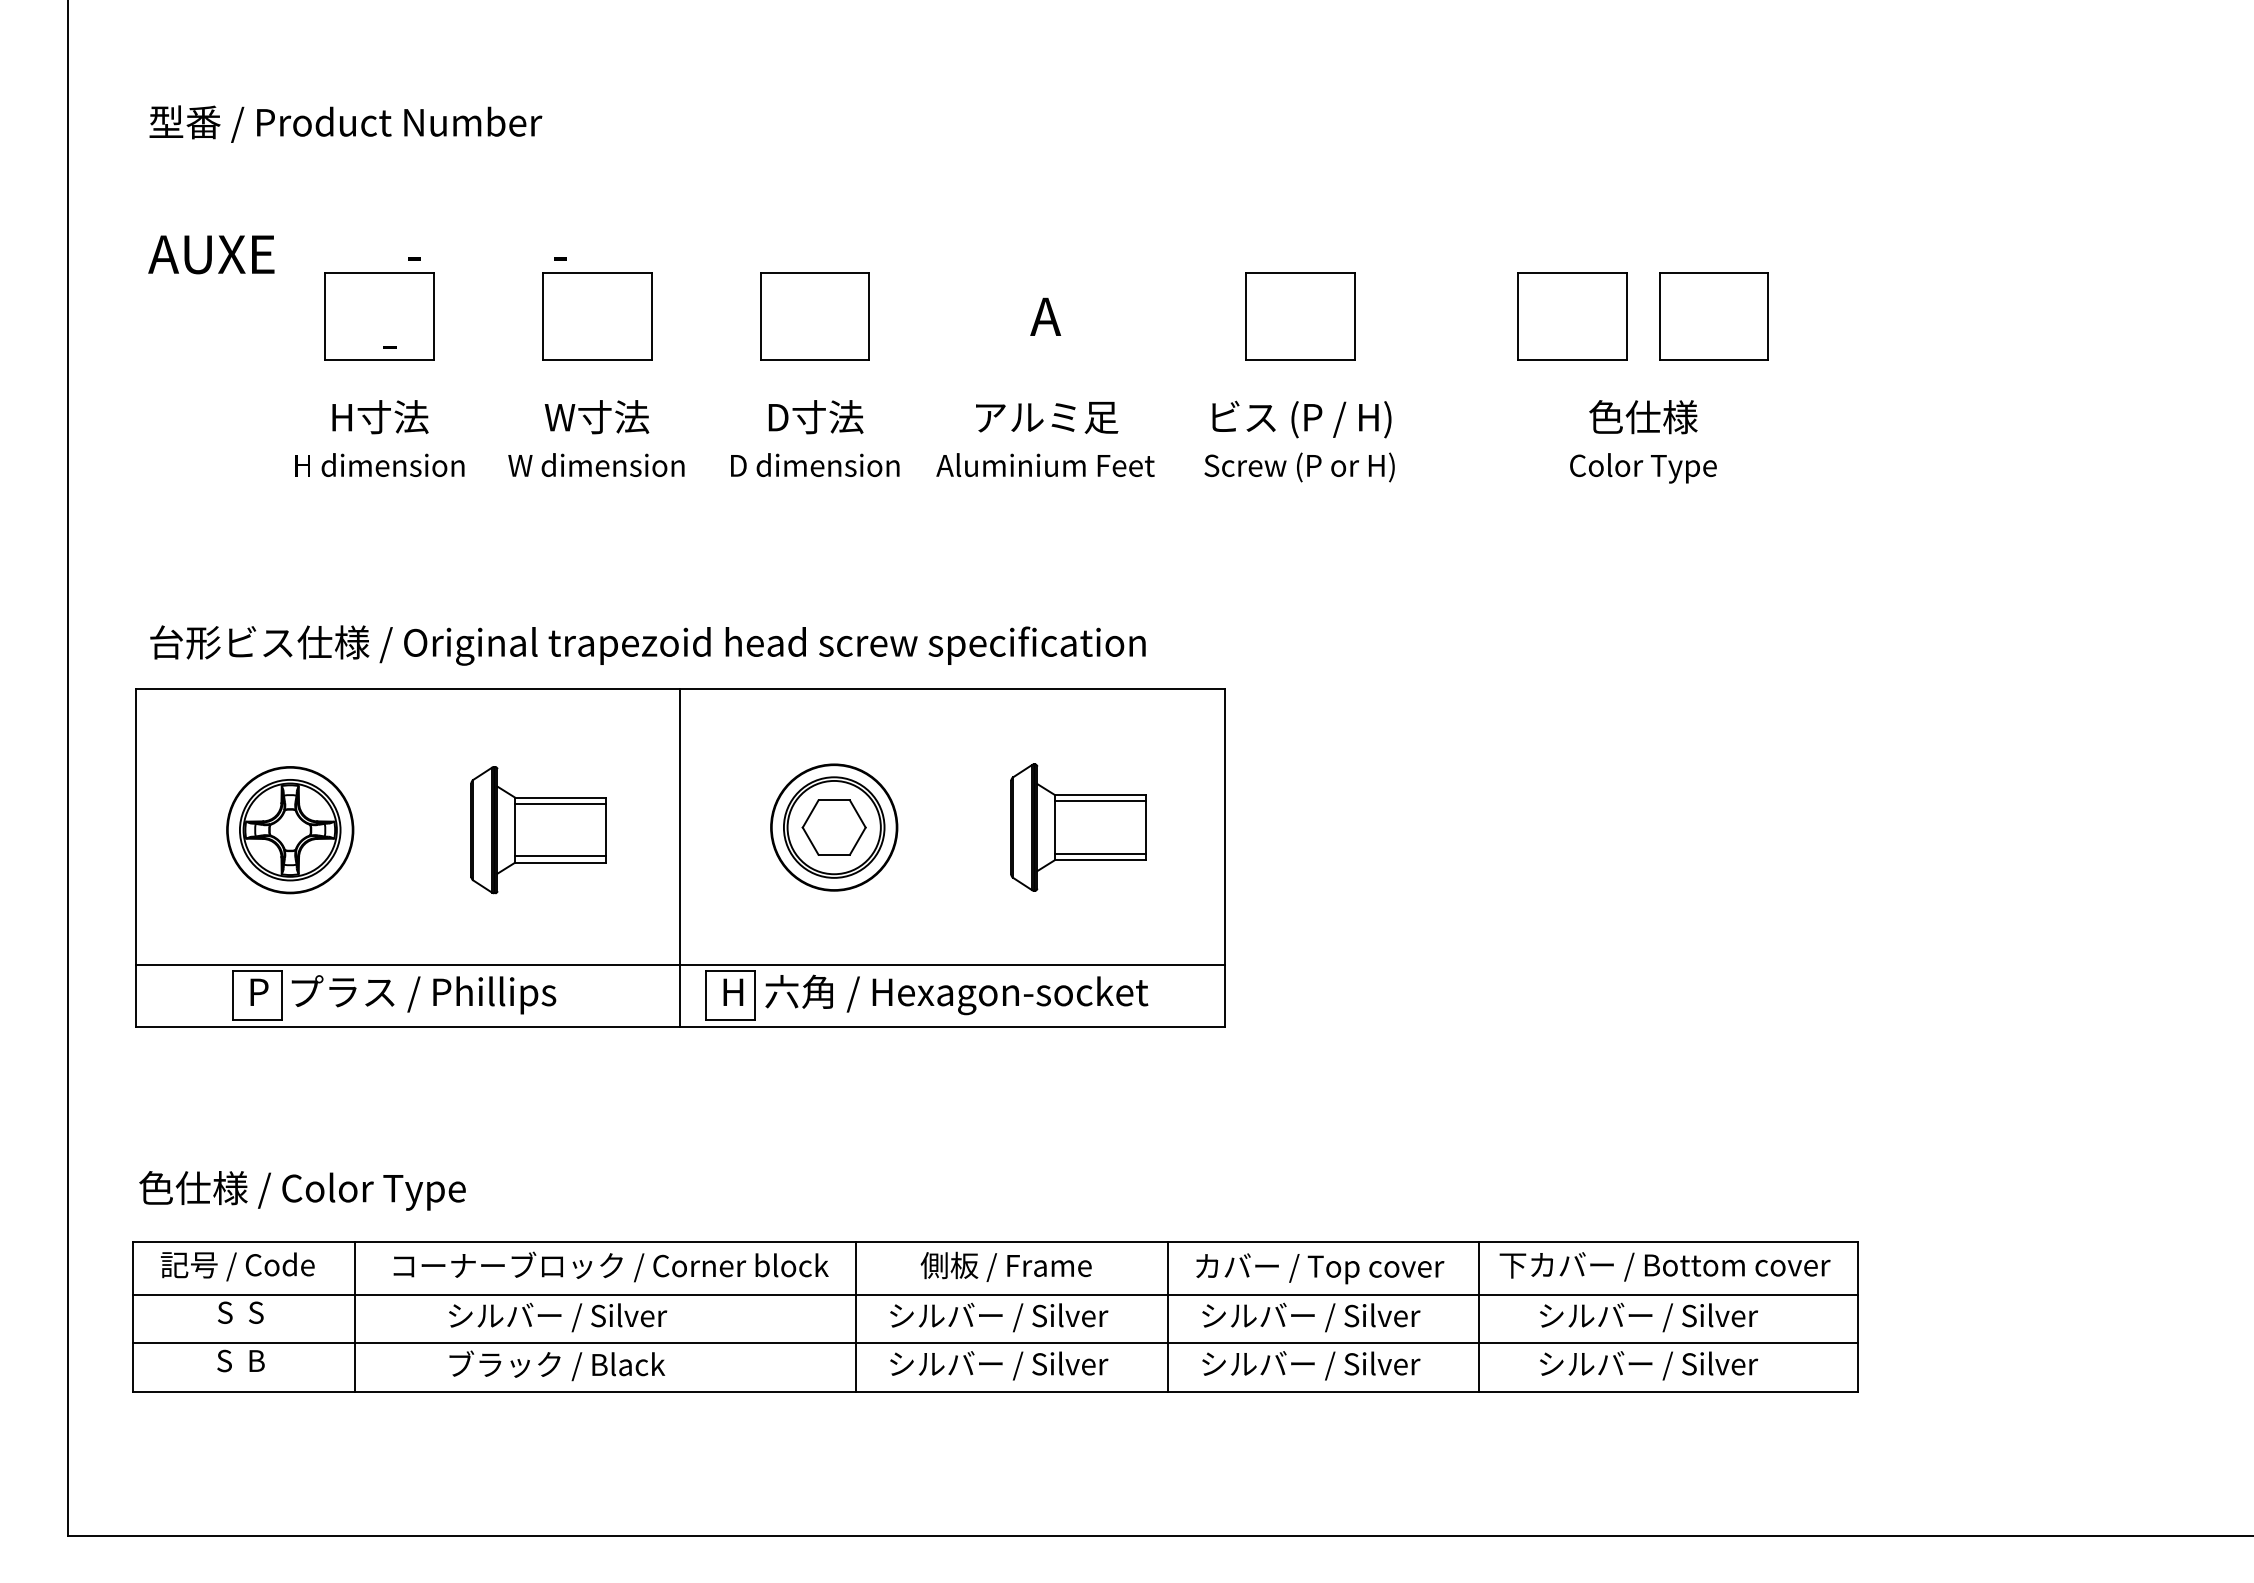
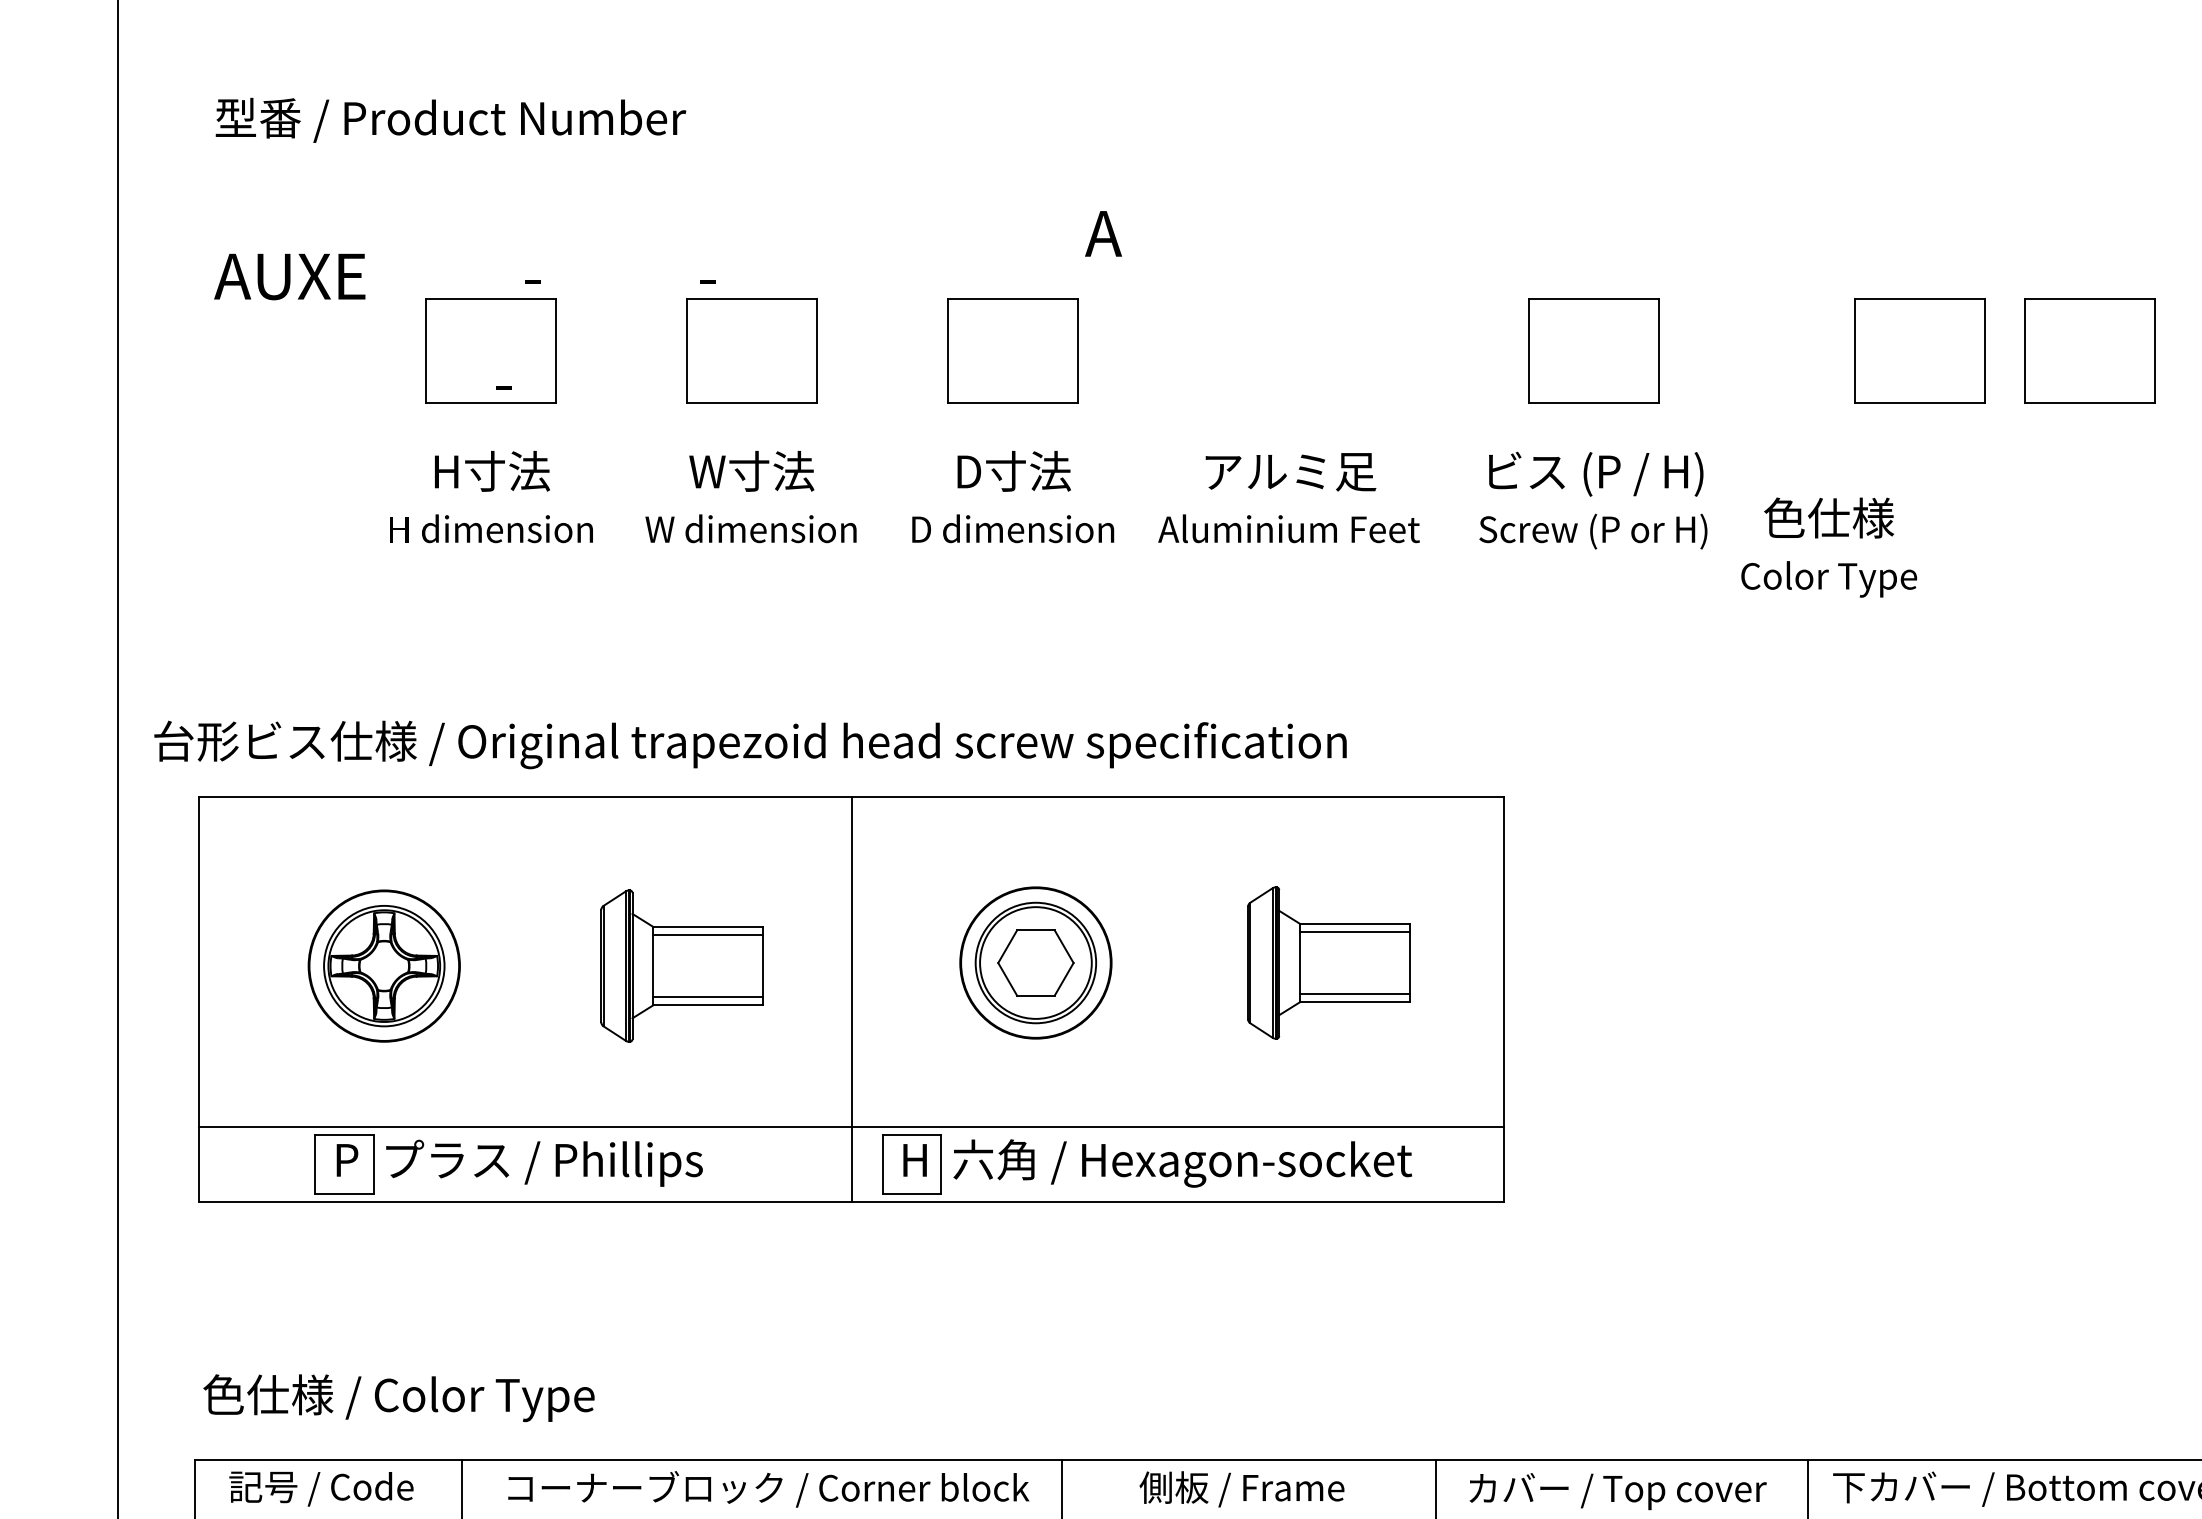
text: (1045, 316) -> (1103, 233), moved
text: (1643, 441) -> (1829, 547), moved
text: (647, 645) -> (749, 744), moved

